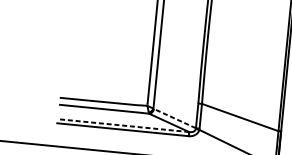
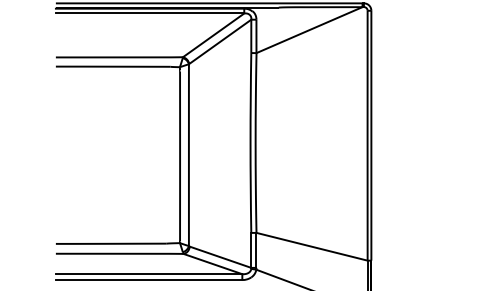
line: (174, 118) -> (220, 257), dashed -> solid
line: (122, 125) -> (148, 274), dashed -> solid

